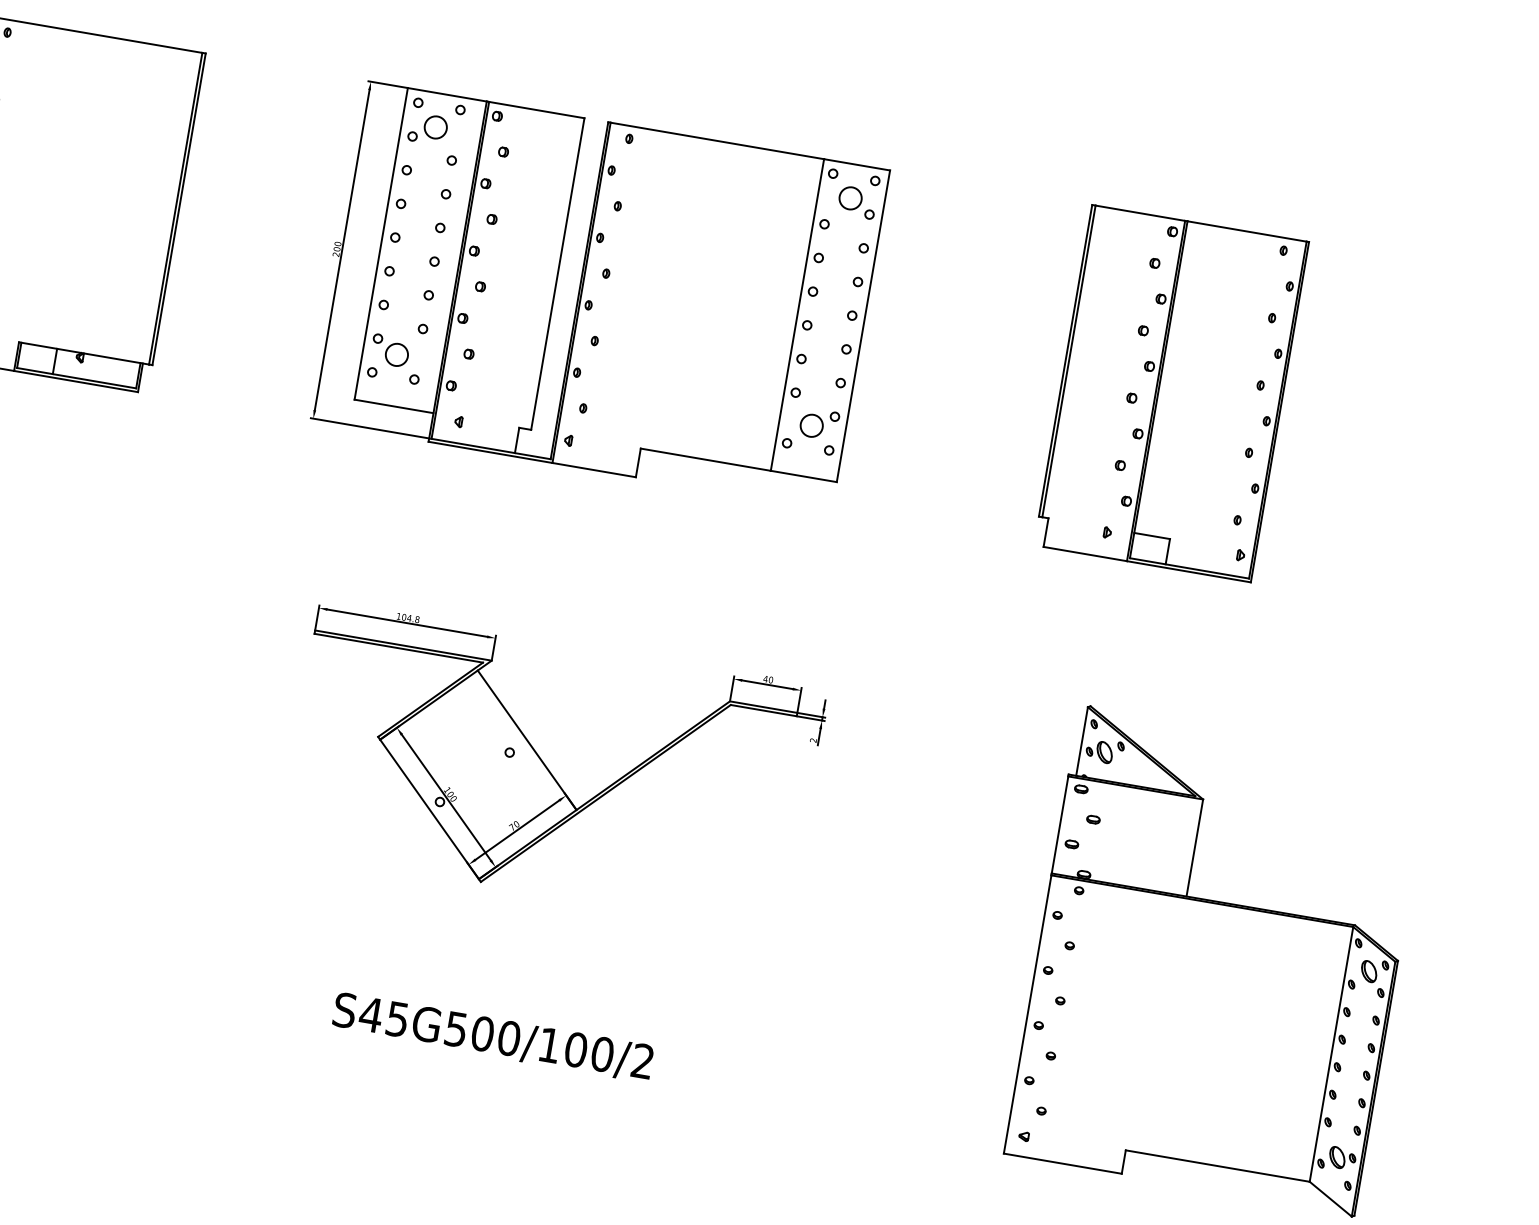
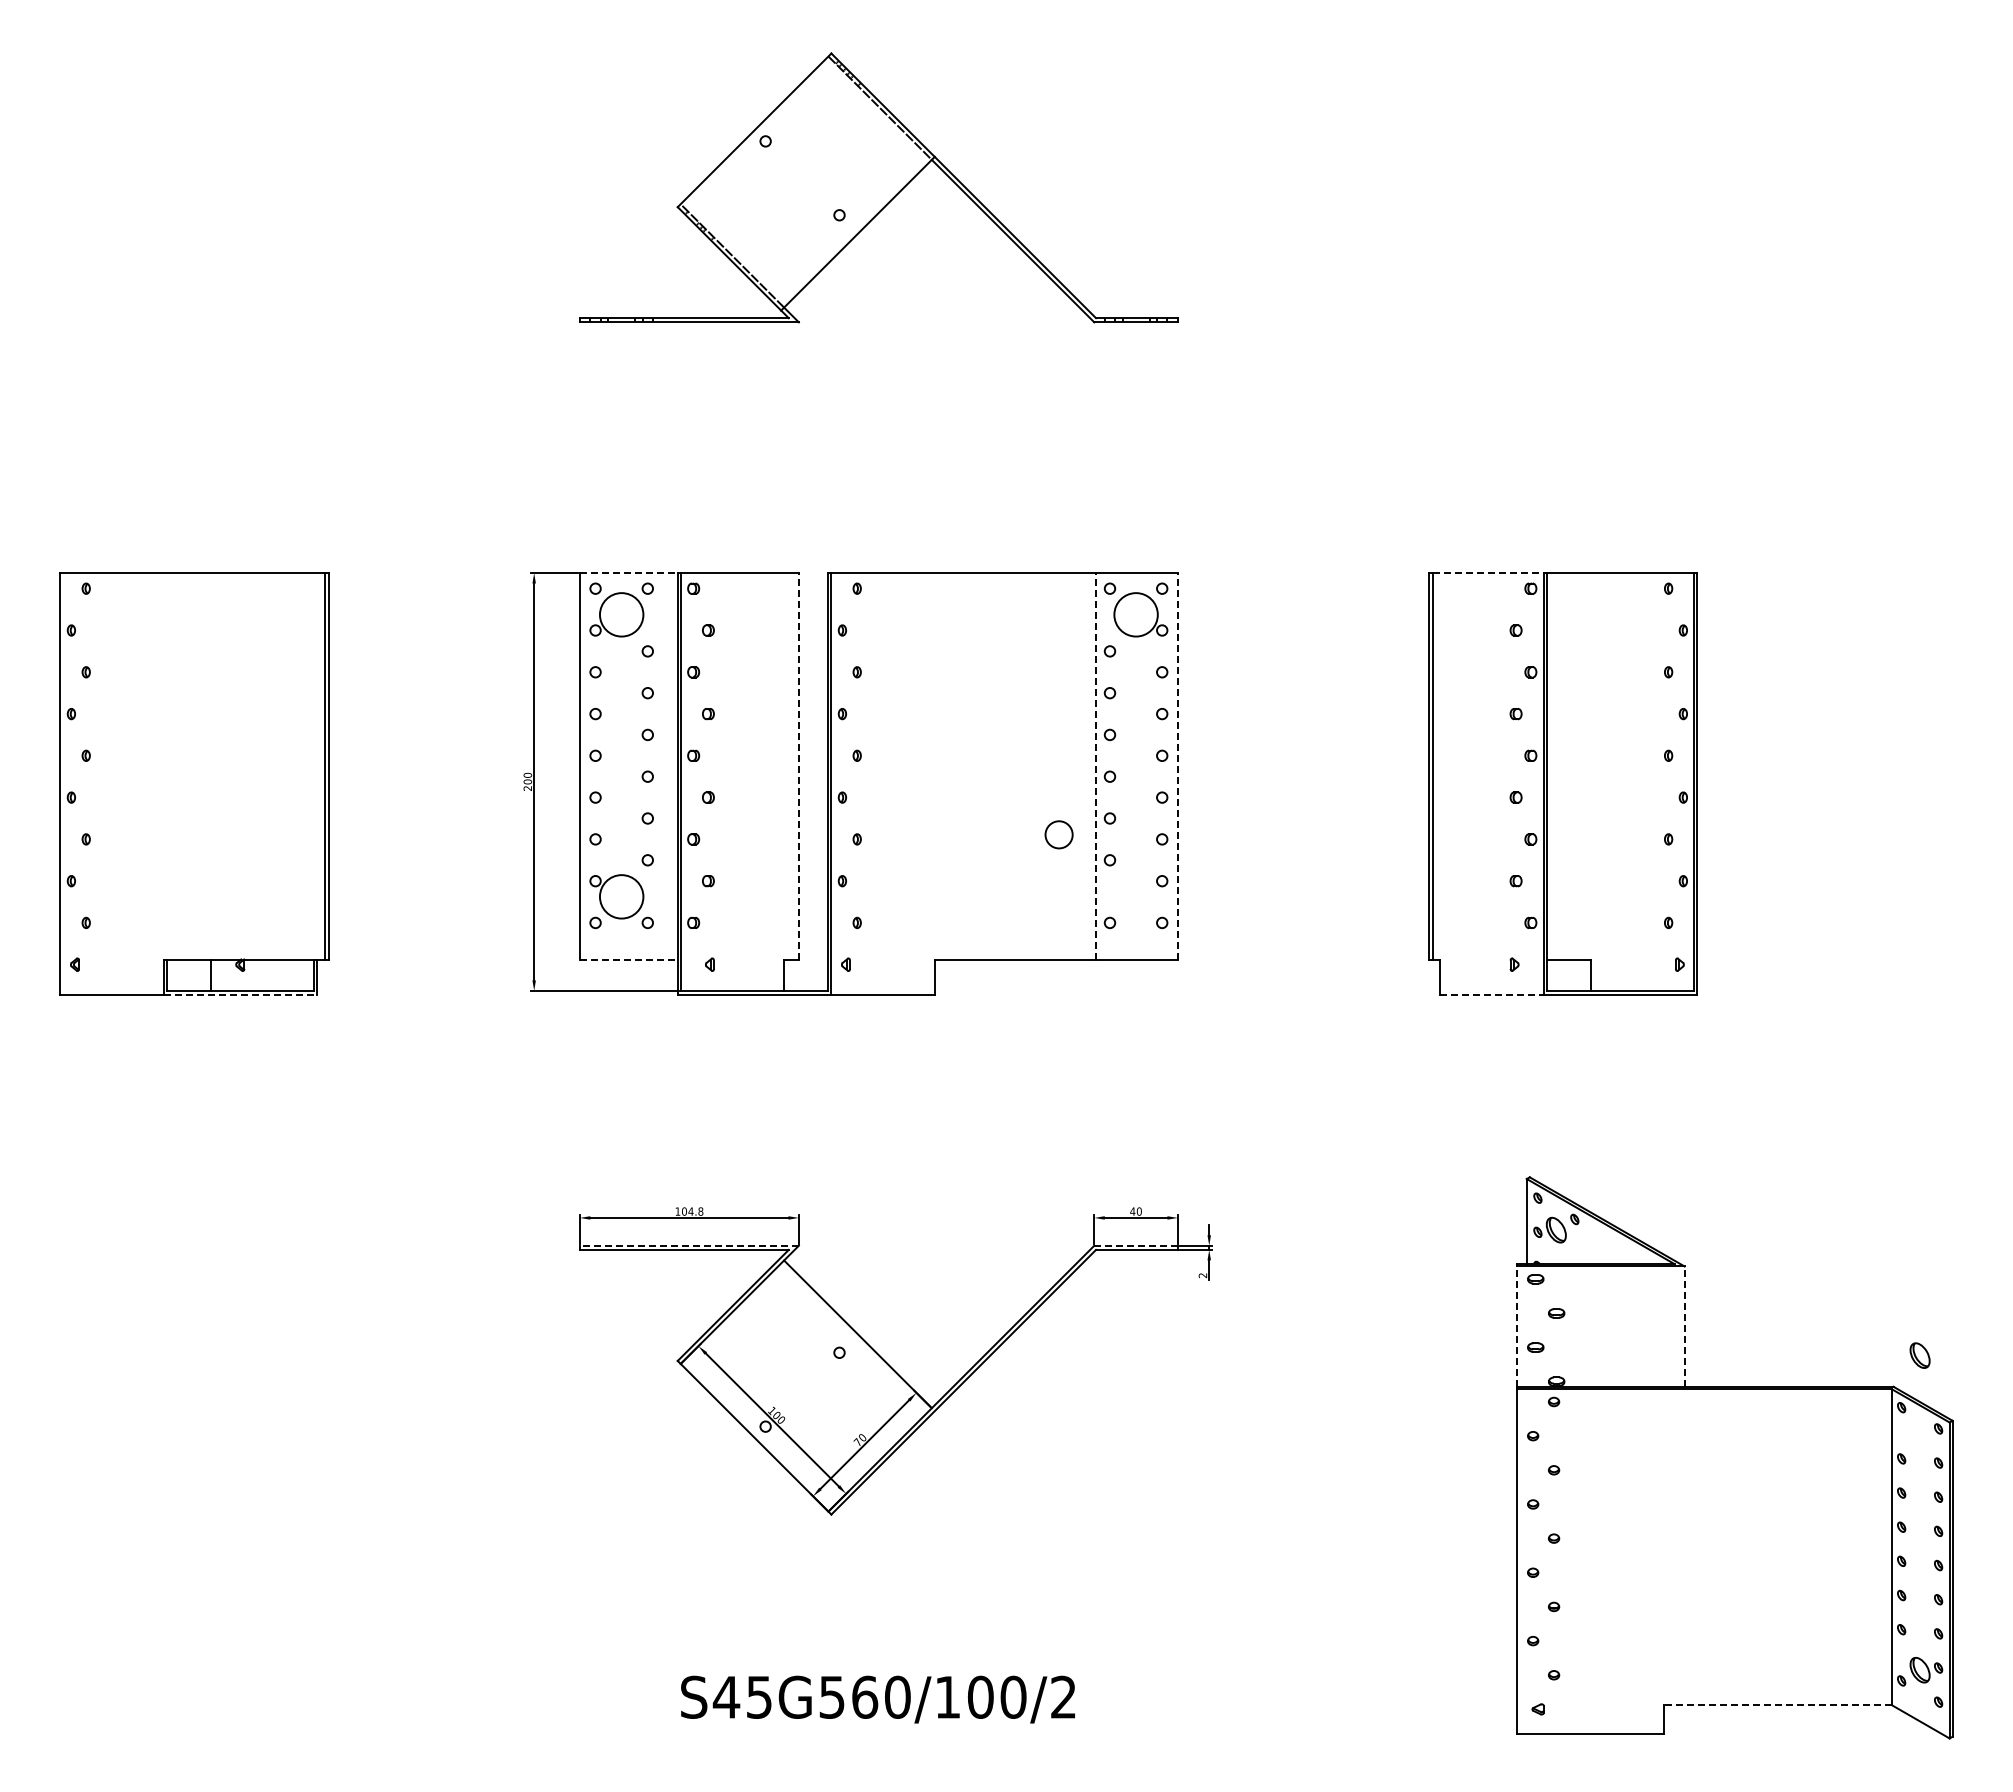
line: (446, 95) -> (628, 573), solid -> dashed
circle: (435, 127) -> (621, 614), size x1.6
circle: (850, 198) -> (1135, 614), size x1.6
line: (1140, 213) -> (1488, 573), solid -> dashed
line: (557, 273) -> (798, 765), solid -> dashed
line: (797, 314) -> (1096, 765), solid -> dashed
line: (863, 325) -> (1177, 765), solid -> dashed
circle: (396, 354) -> (621, 896), size x1.6
line: (75, 381) -> (240, 995), solid -> dashed
line: (393, 406) -> (628, 959), solid -> dashed
circle: (811, 425) -> (1058, 834), moved
line: (1085, 554) -> (1492, 995), solid -> dashed
line: (402, 645) -> (688, 1245), solid -> dashed
line: (764, 707) -> (1136, 1245), solid -> dashed
line: (1060, 824) -> (1517, 1326), solid -> dashed
line: (1194, 847) -> (1684, 1326), solid -> dashed
part: (1368, 971) -> (1919, 1355), moved
text: (483, 1033) -> (865, 1696), S45G500/100/2 -> S45G560/100/2
line: (1217, 1166) -> (1777, 1705), solid -> dashed

